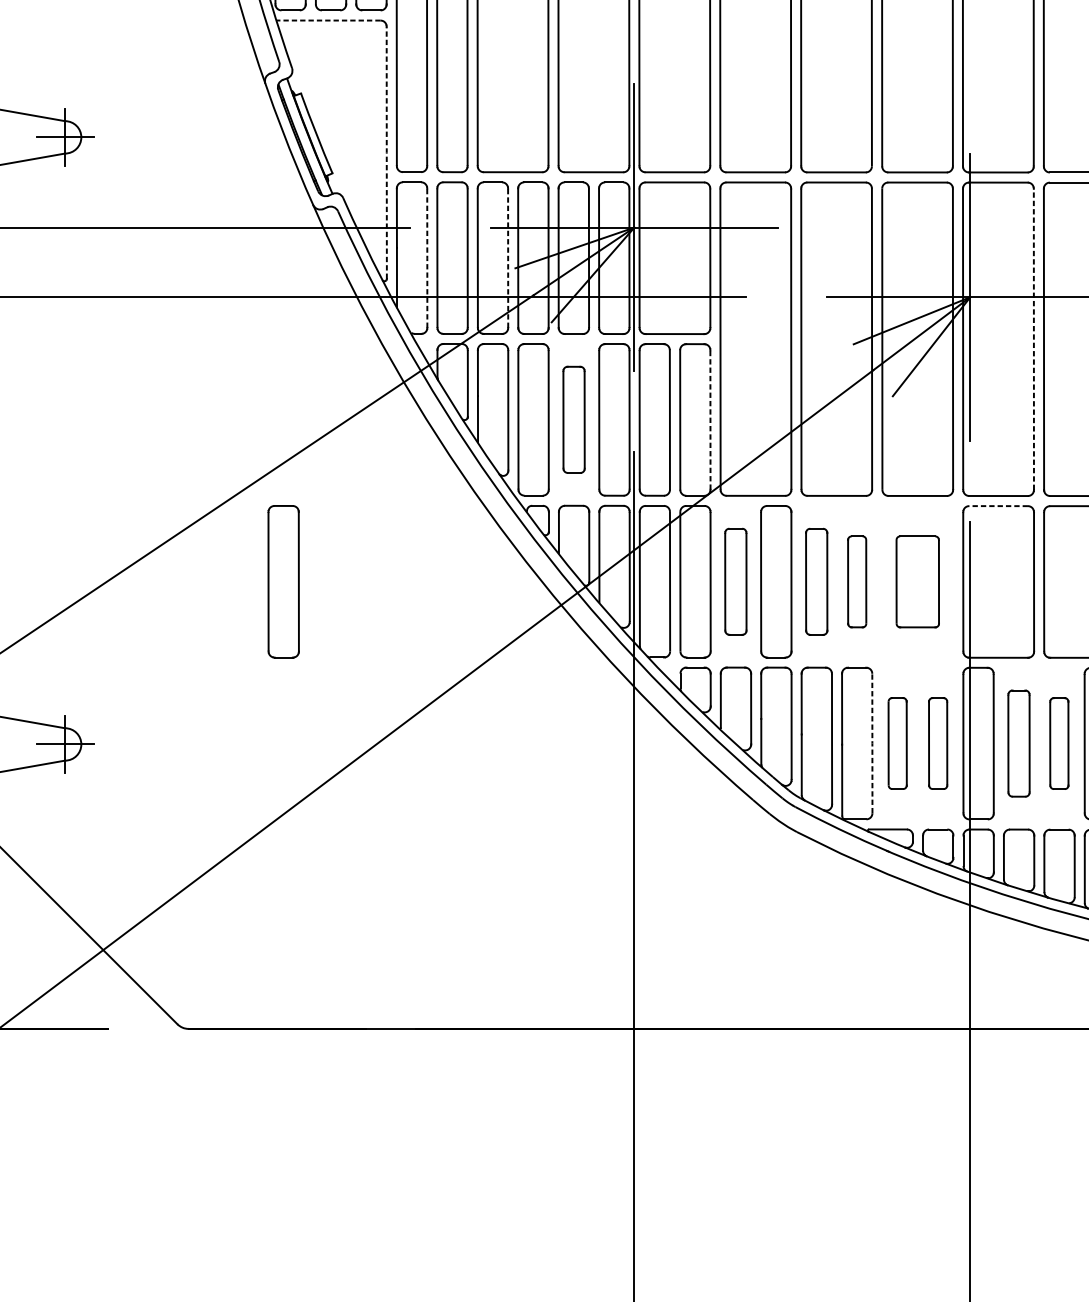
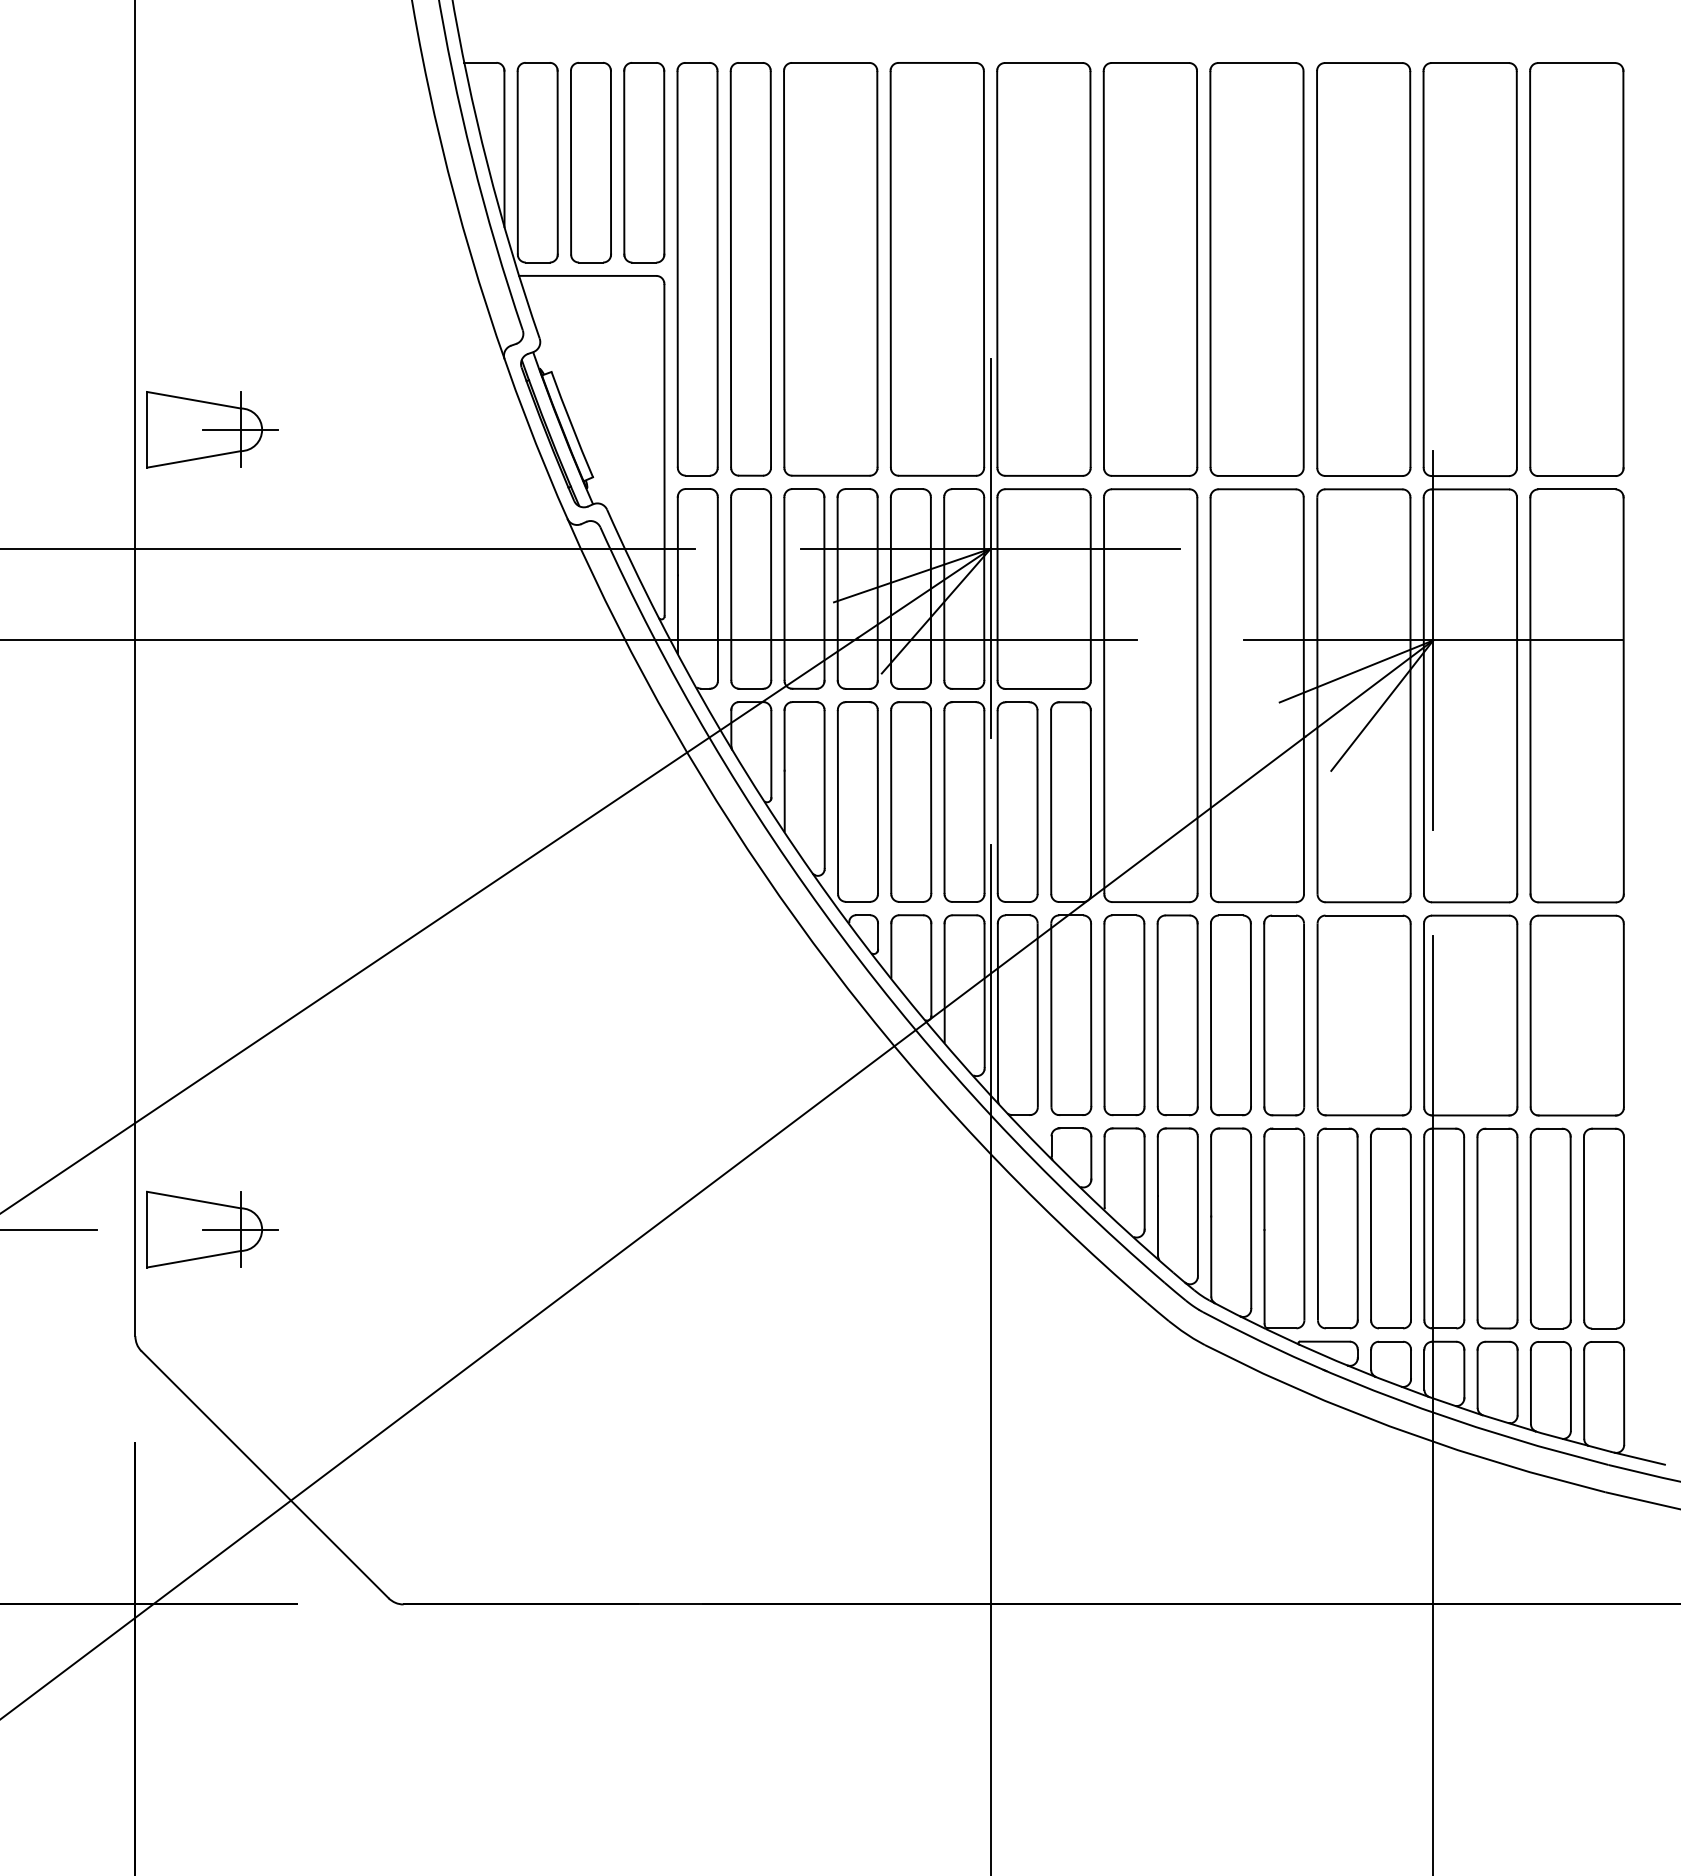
line: (328, 20) -> (587, 275), dashed -> solid
line: (386, 153) -> (664, 450), dashed -> solid
line: (426, 257) -> (717, 588), dashed -> solid
line: (508, 257) -> (824, 588), dashed -> solid
line: (1034, 339) -> (1517, 695), dashed -> solid
part: (574, 419) -> (911, 801), size x1.43
line: (710, 420) -> (1090, 802), dashed -> solid
line: (998, 506) -> (1470, 915), dashed -> solid
part: (283, 581) -> (528, 1015), removed
part: (735, 581) -> (1124, 1015), size x1.43
part: (816, 581) -> (1230, 1015), size x1.43
part: (857, 581) -> (1284, 1015), size x1.67
part: (917, 581) -> (1363, 1015), size x1.67
line: (872, 743) -> (1304, 1228), dashed -> solid
part: (897, 743) -> (1337, 1228), size x1.67
part: (937, 743) -> (1390, 1228), size x1.67
part: (1019, 743) -> (1497, 1228), size x1.43
part: (1059, 743) -> (1550, 1228), size x1.67

